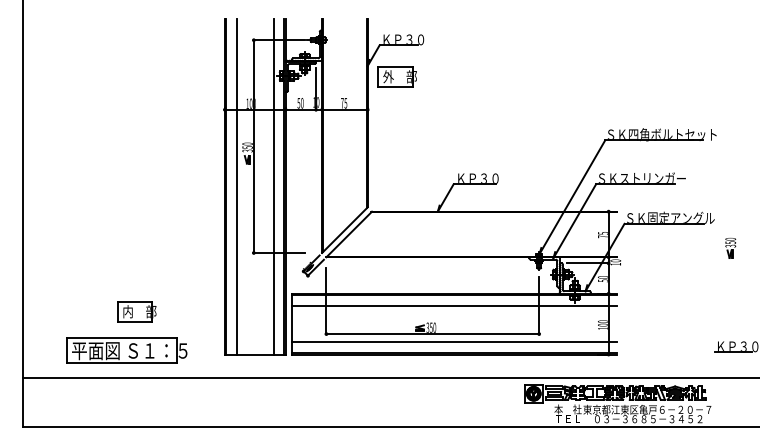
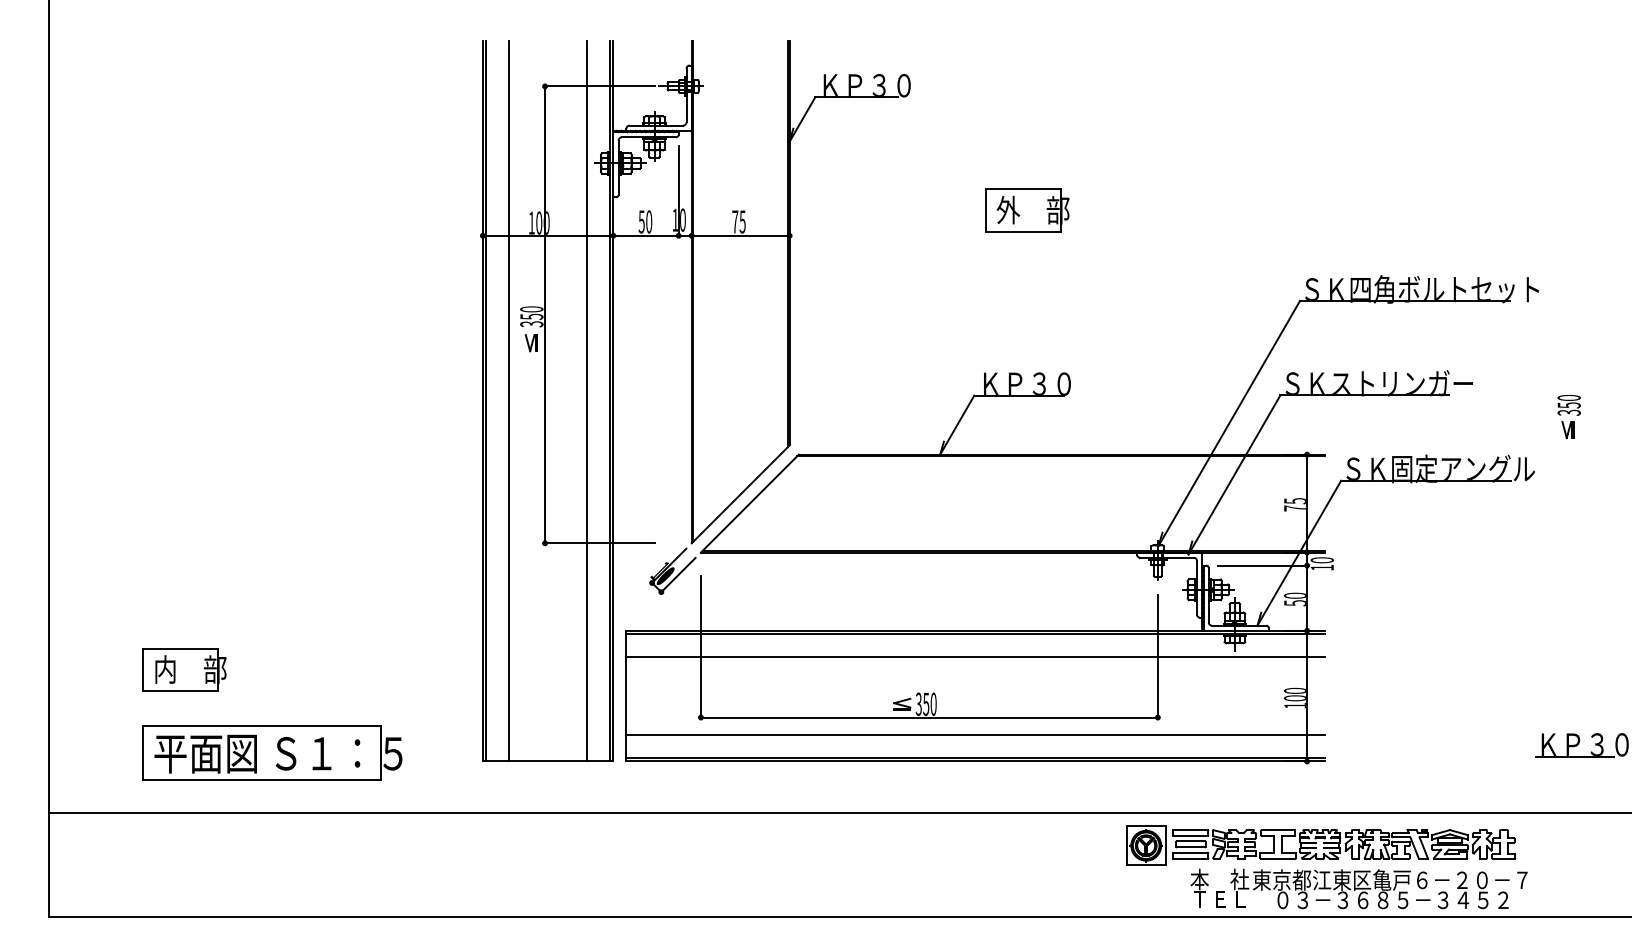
part: (396, 76) -> (1025, 209), moved
part: (730, 247) -> (1568, 415), moved
part: (136, 311) -> (183, 669), moved

